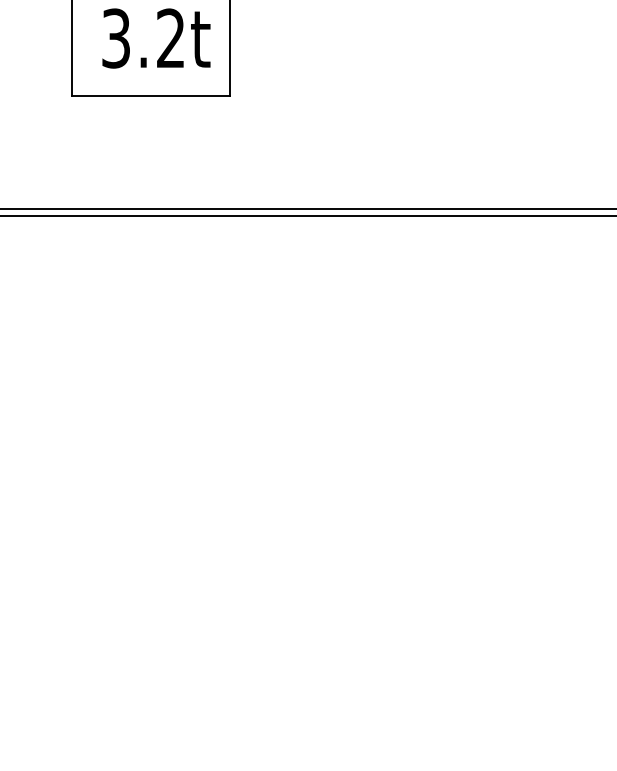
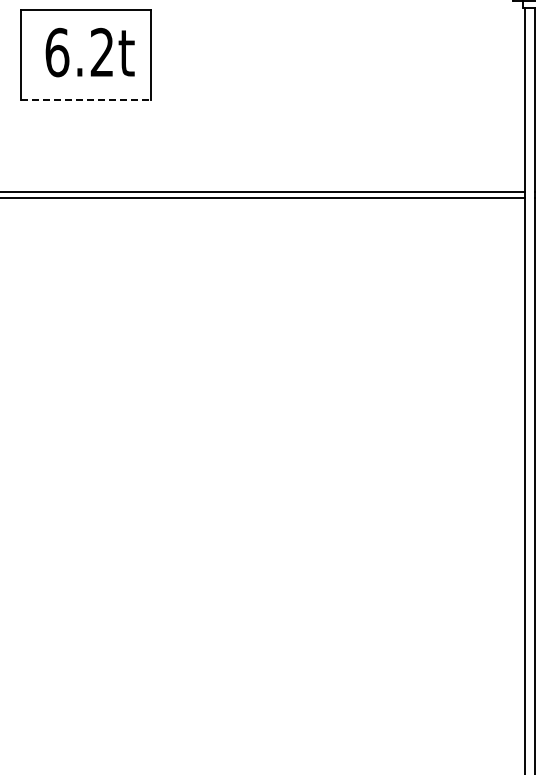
text: (116, 38) -> (57, 52), 3.2t -> 6.2t
line: (151, 95) -> (86, 99), solid -> dashed

